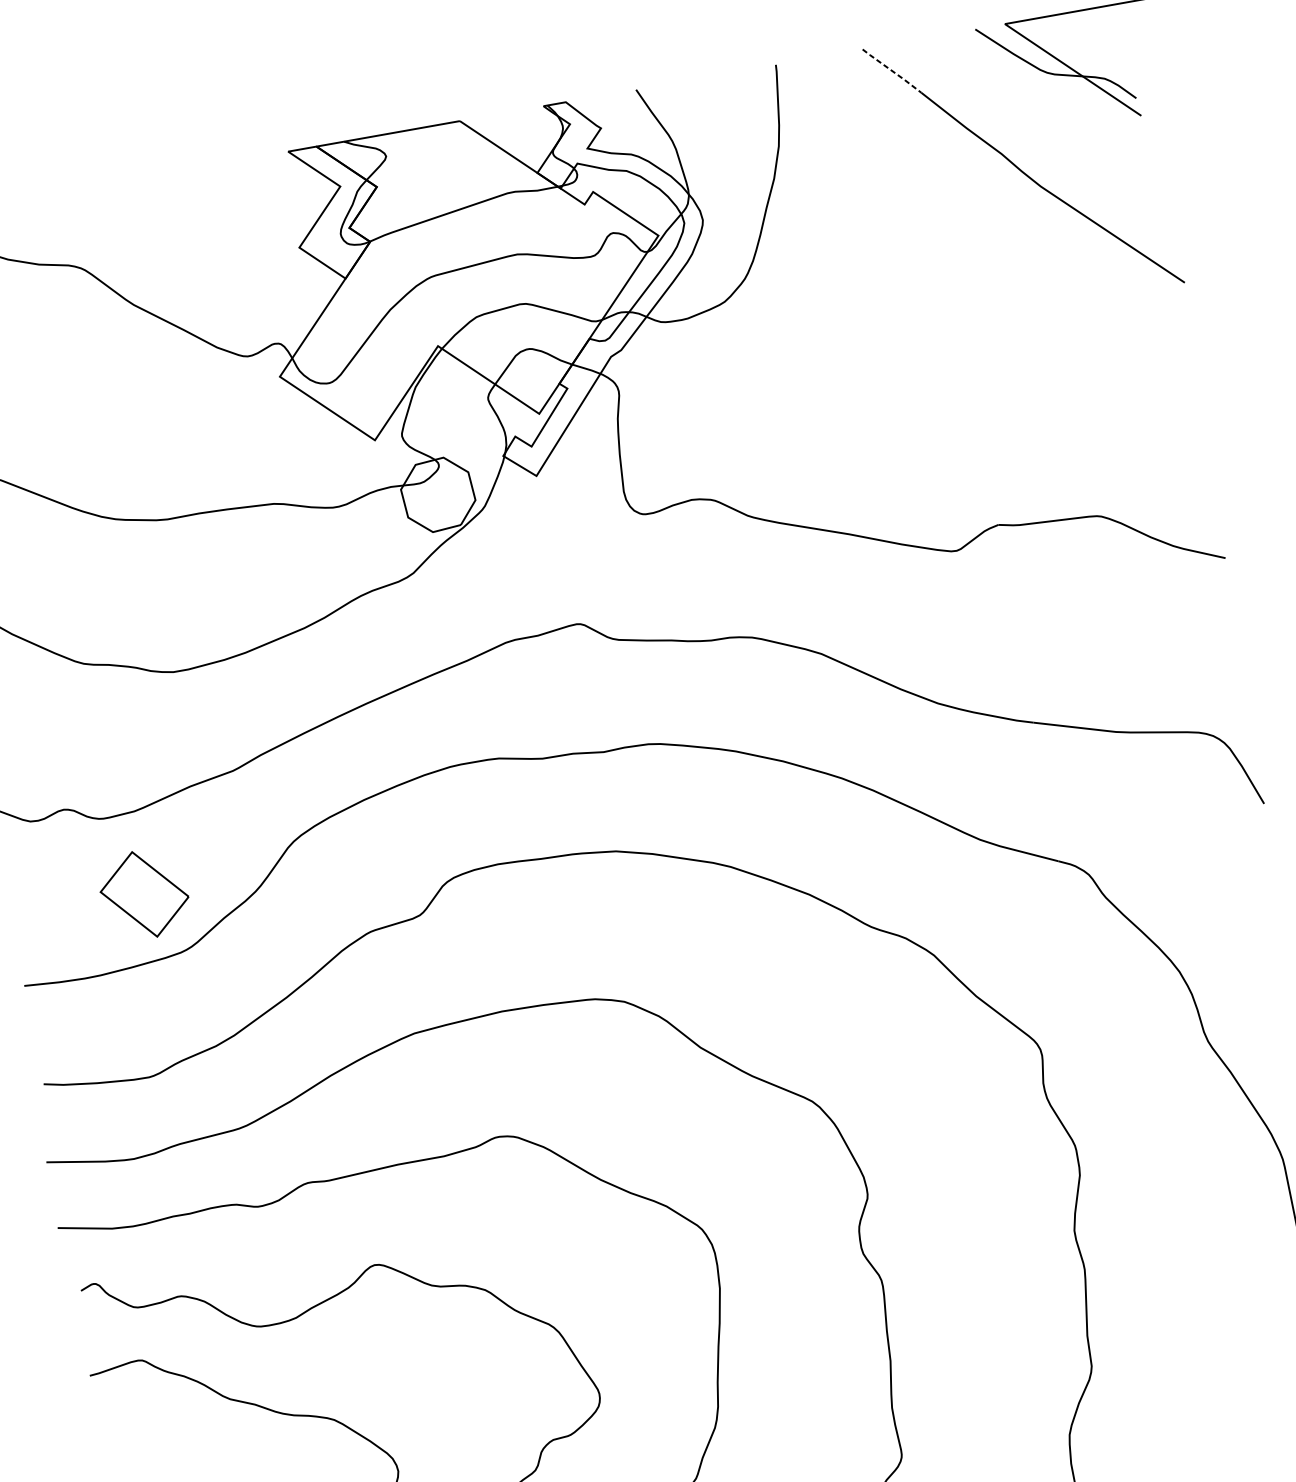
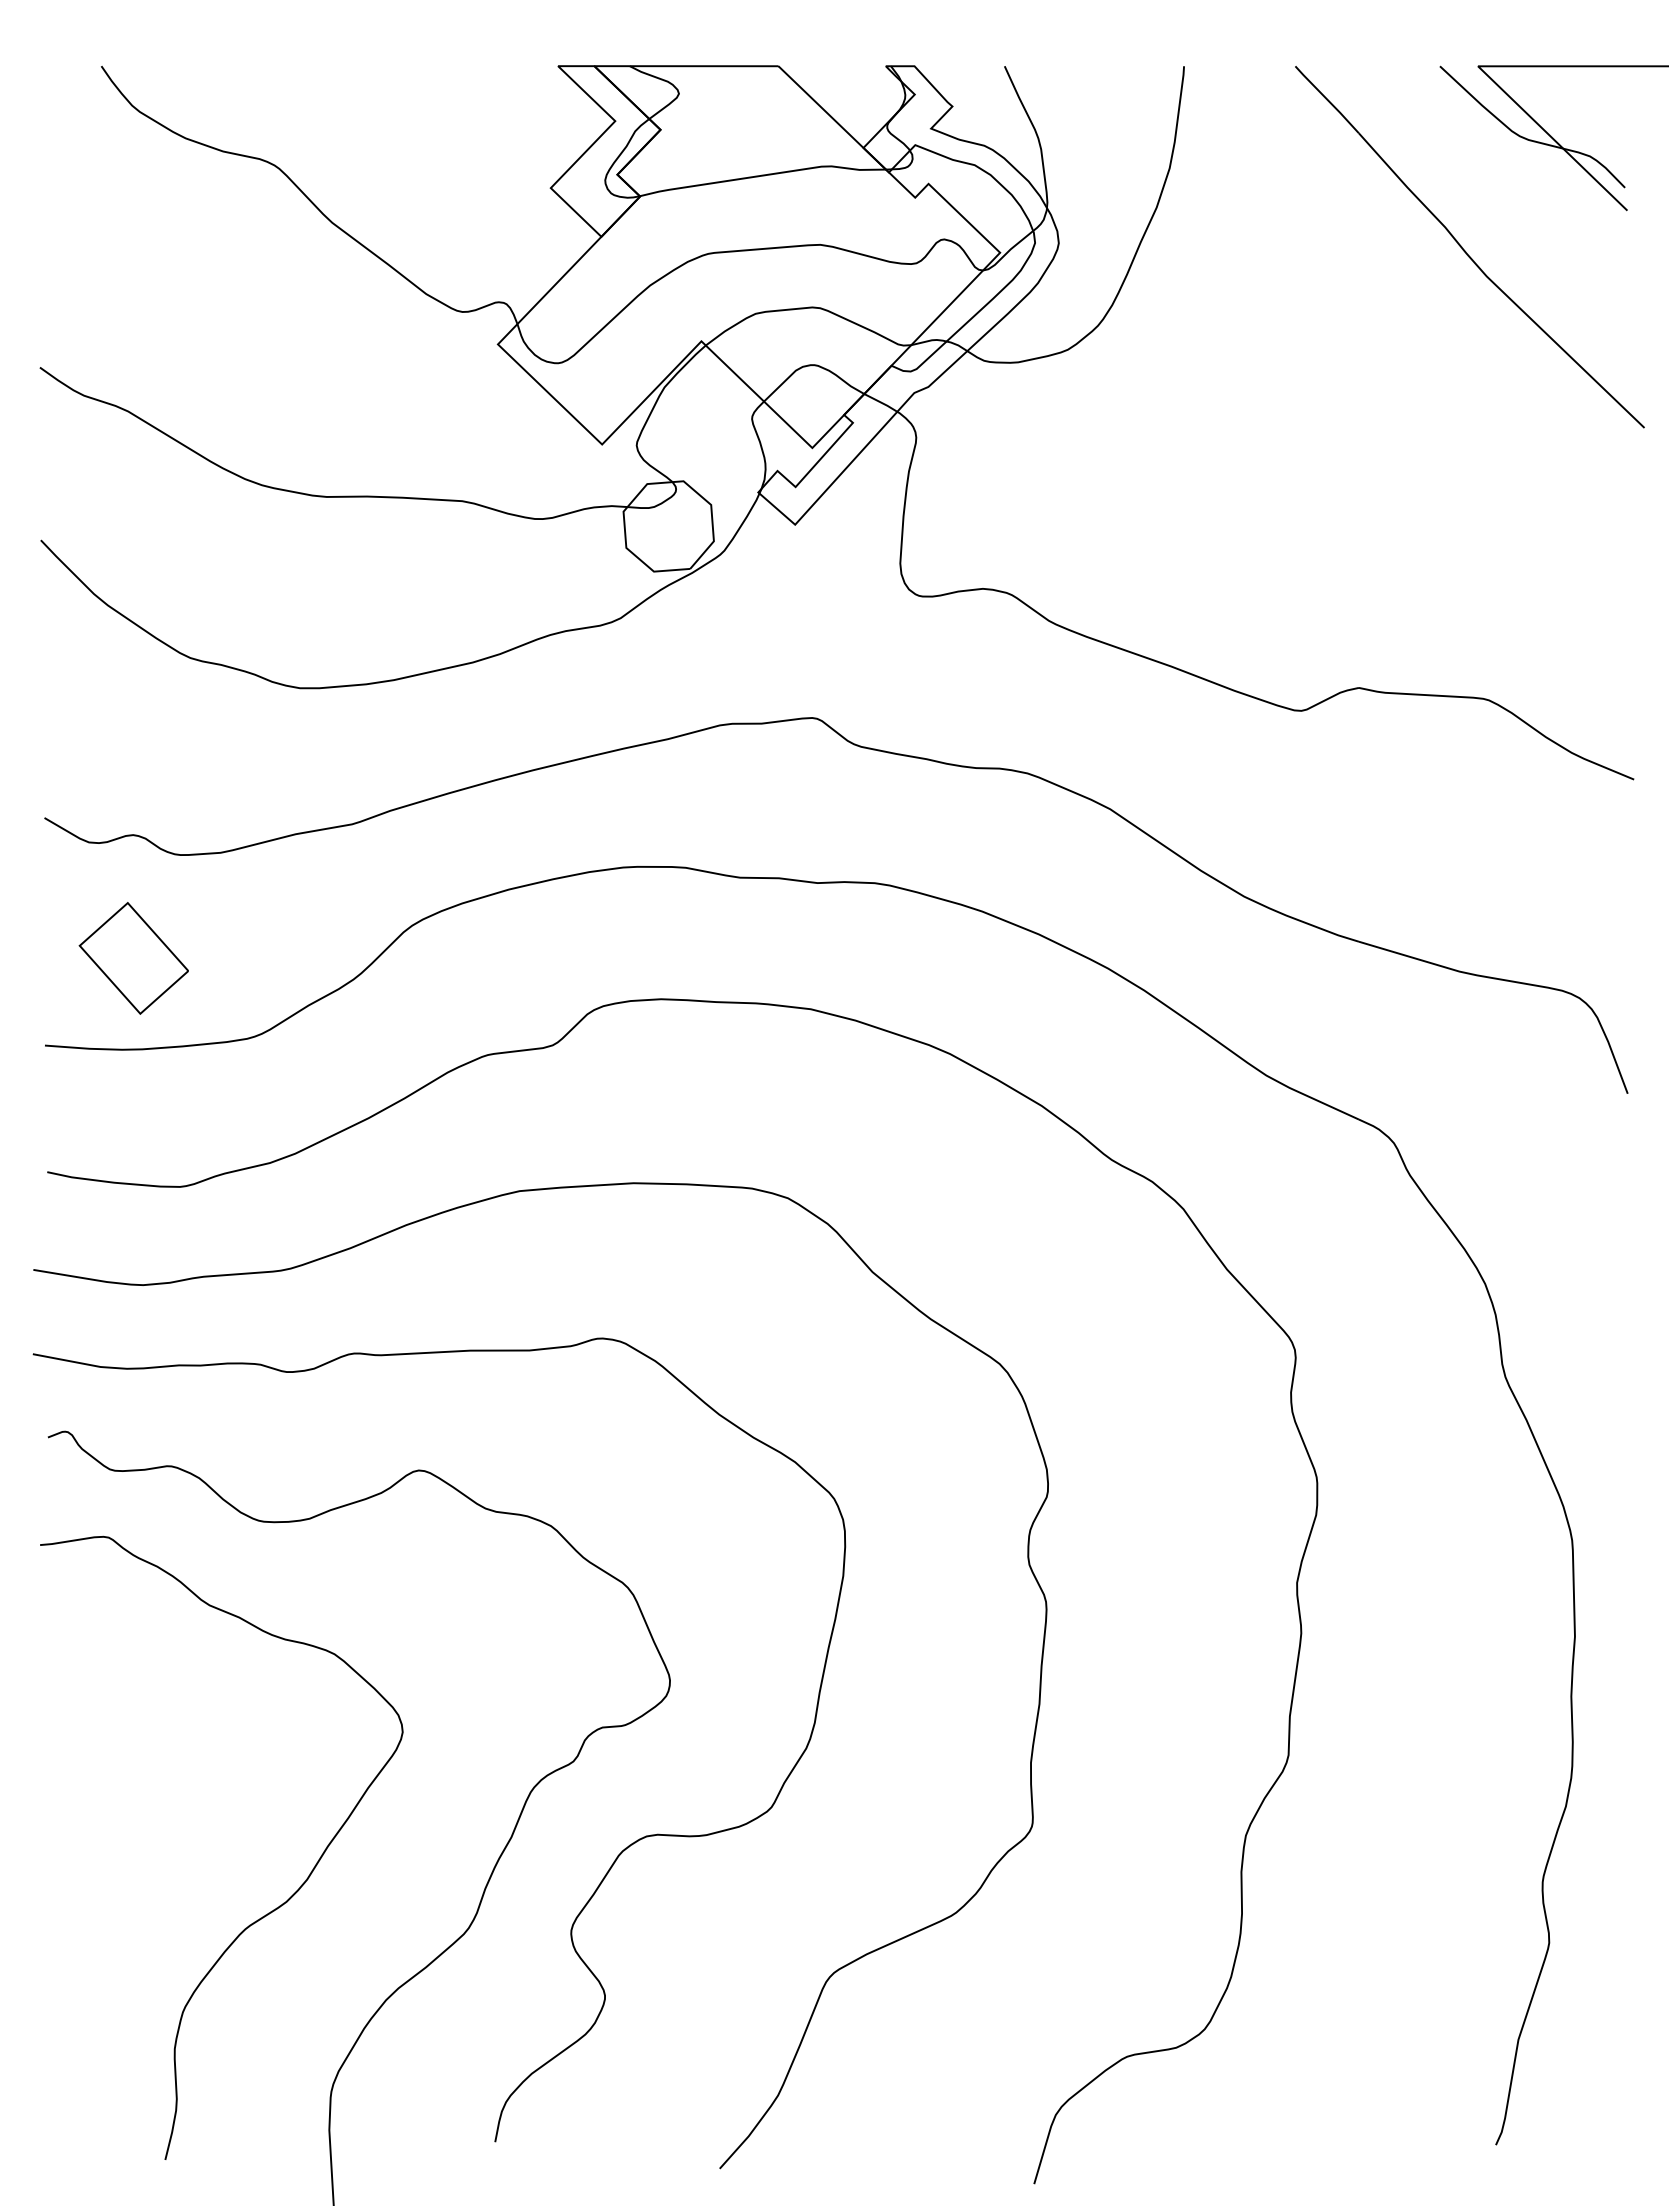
line: (892, 70) -> (1327, 99), dashed -> solid
part: (144, 894) -> (133, 958), moved

